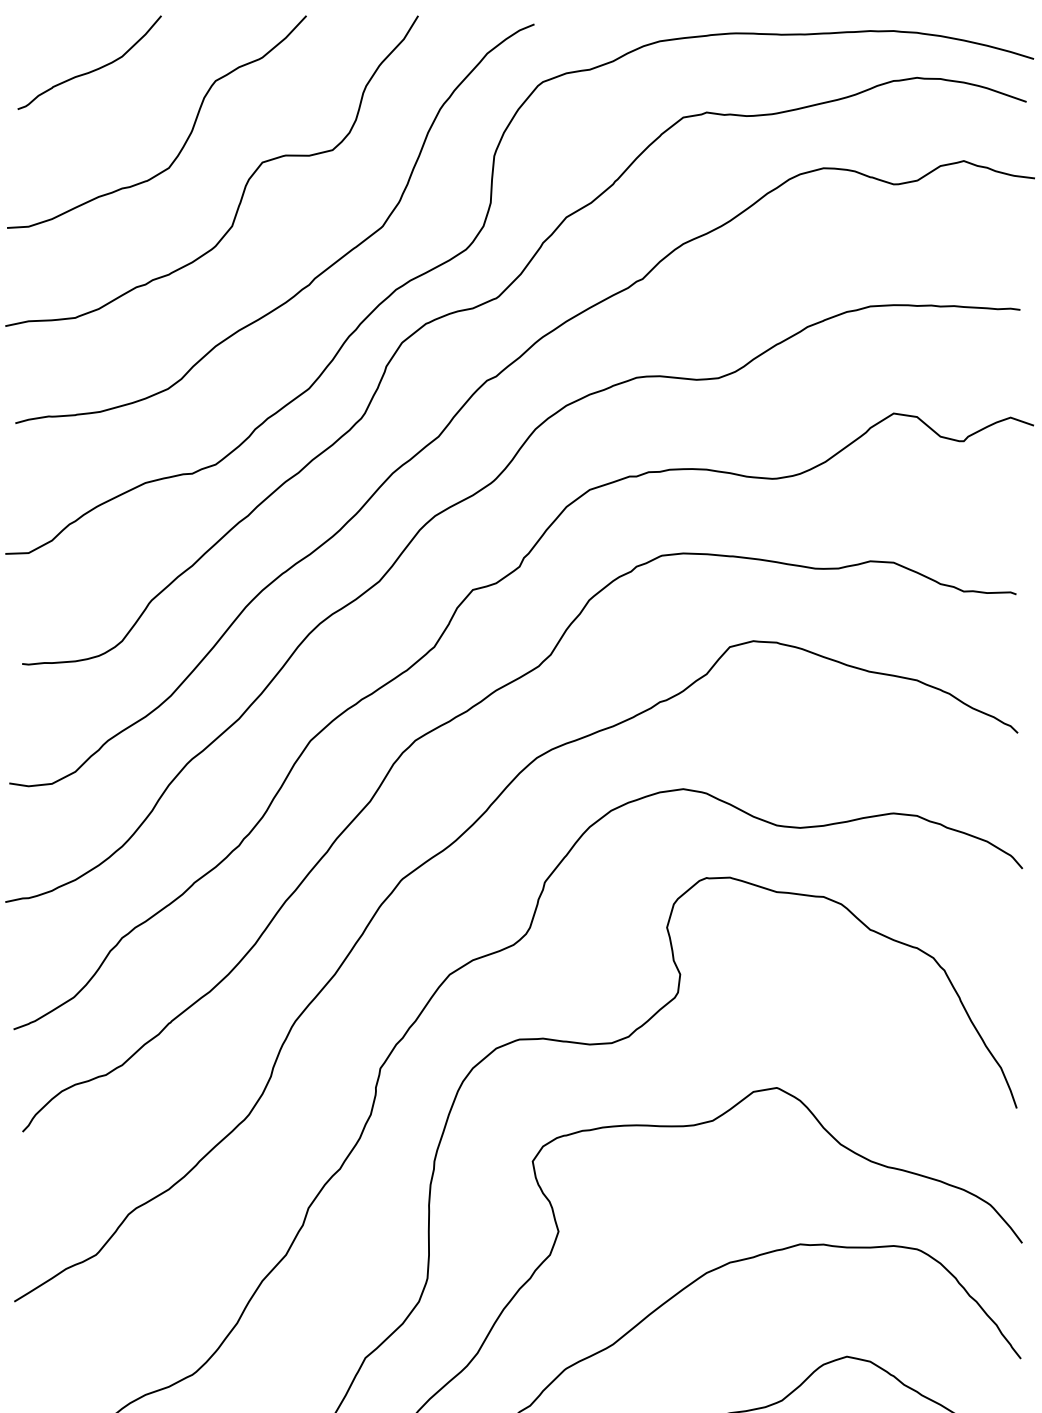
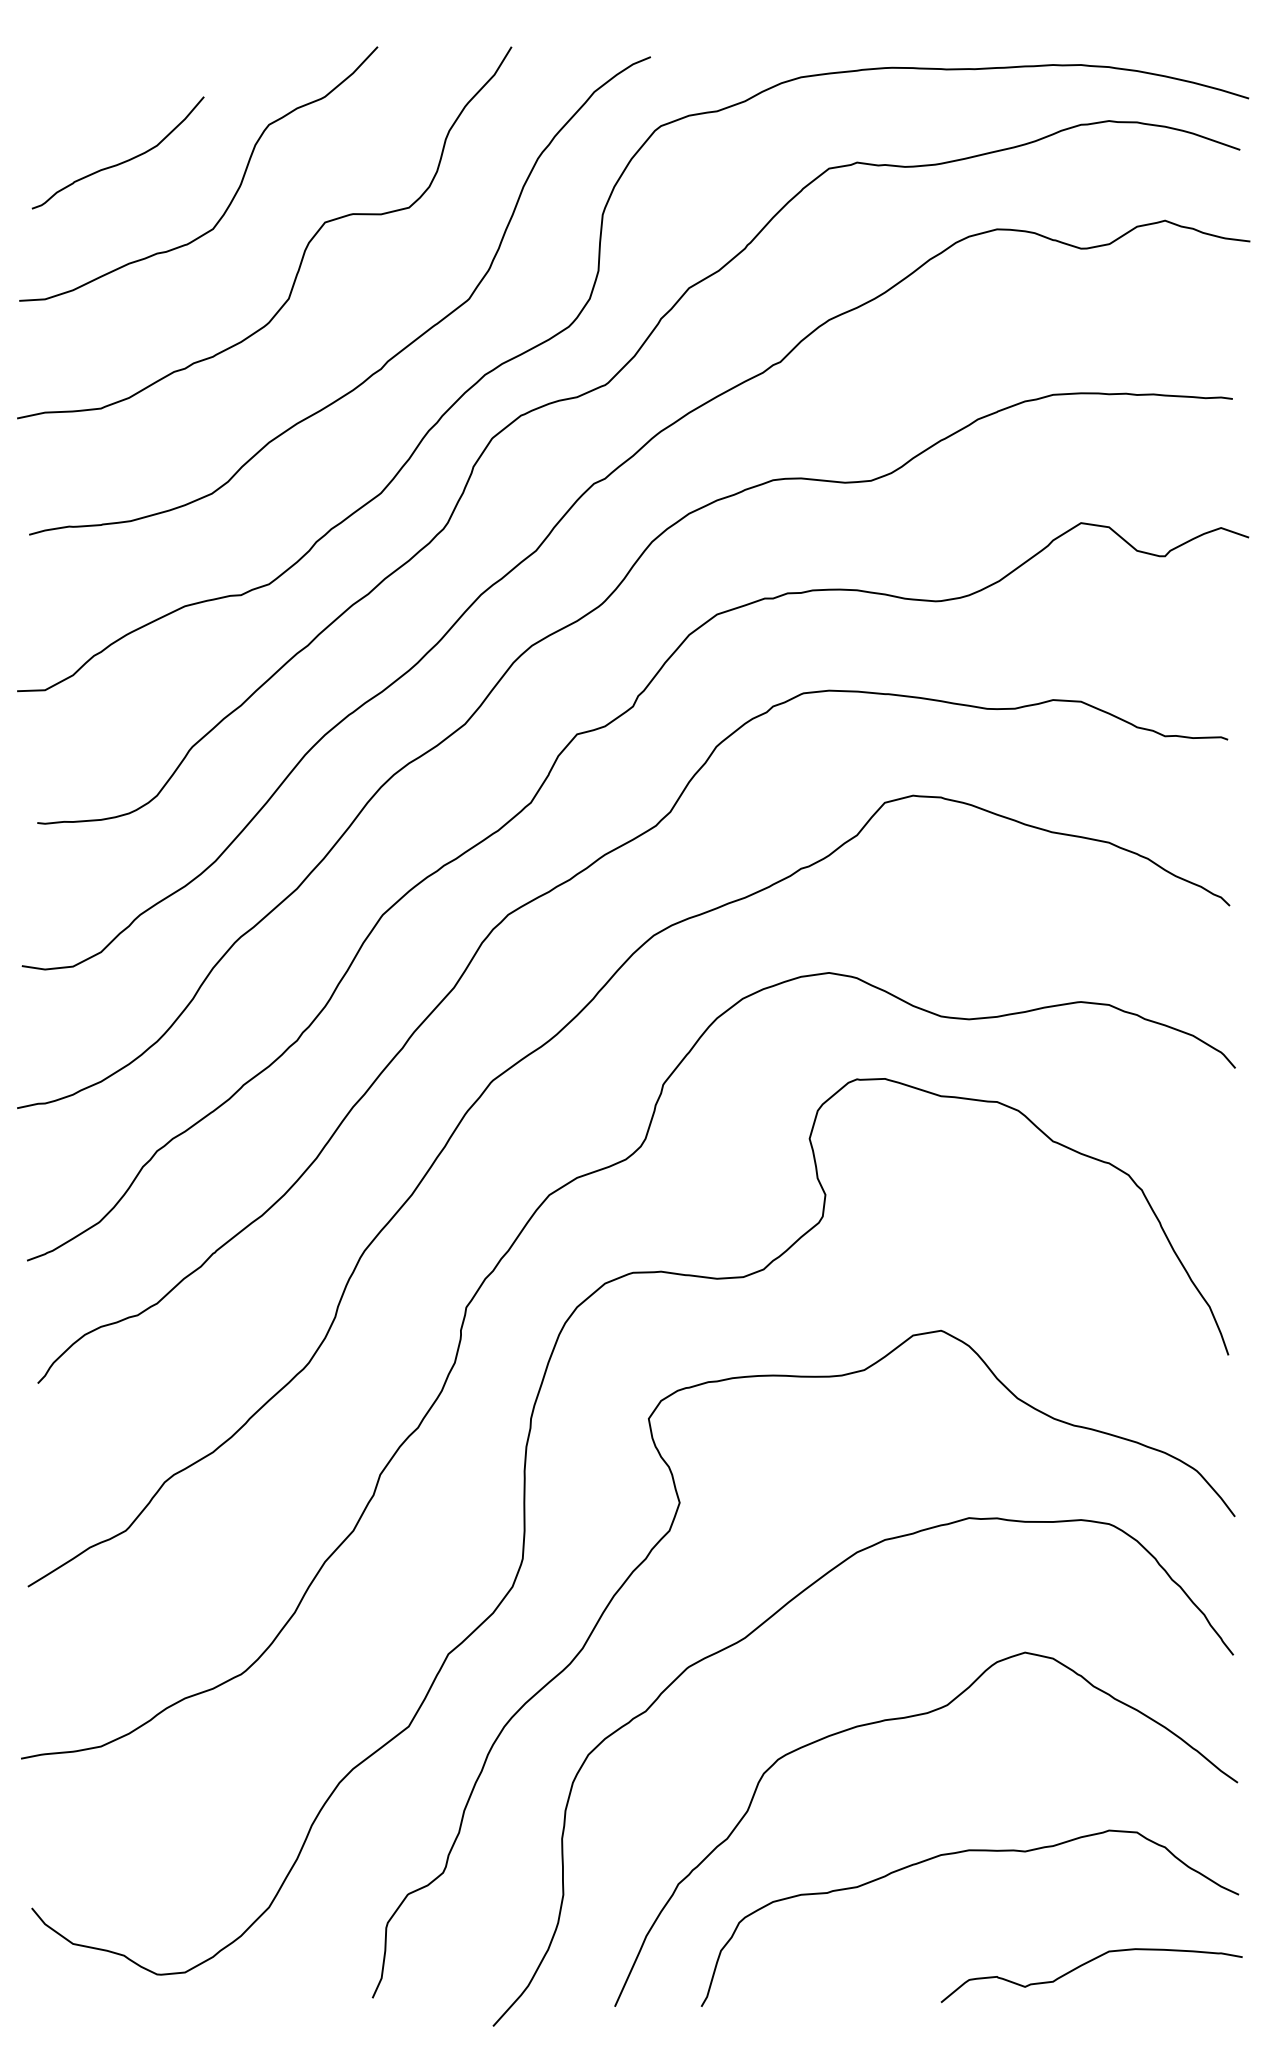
curve: (93, 69) -> (122, 161), moved

